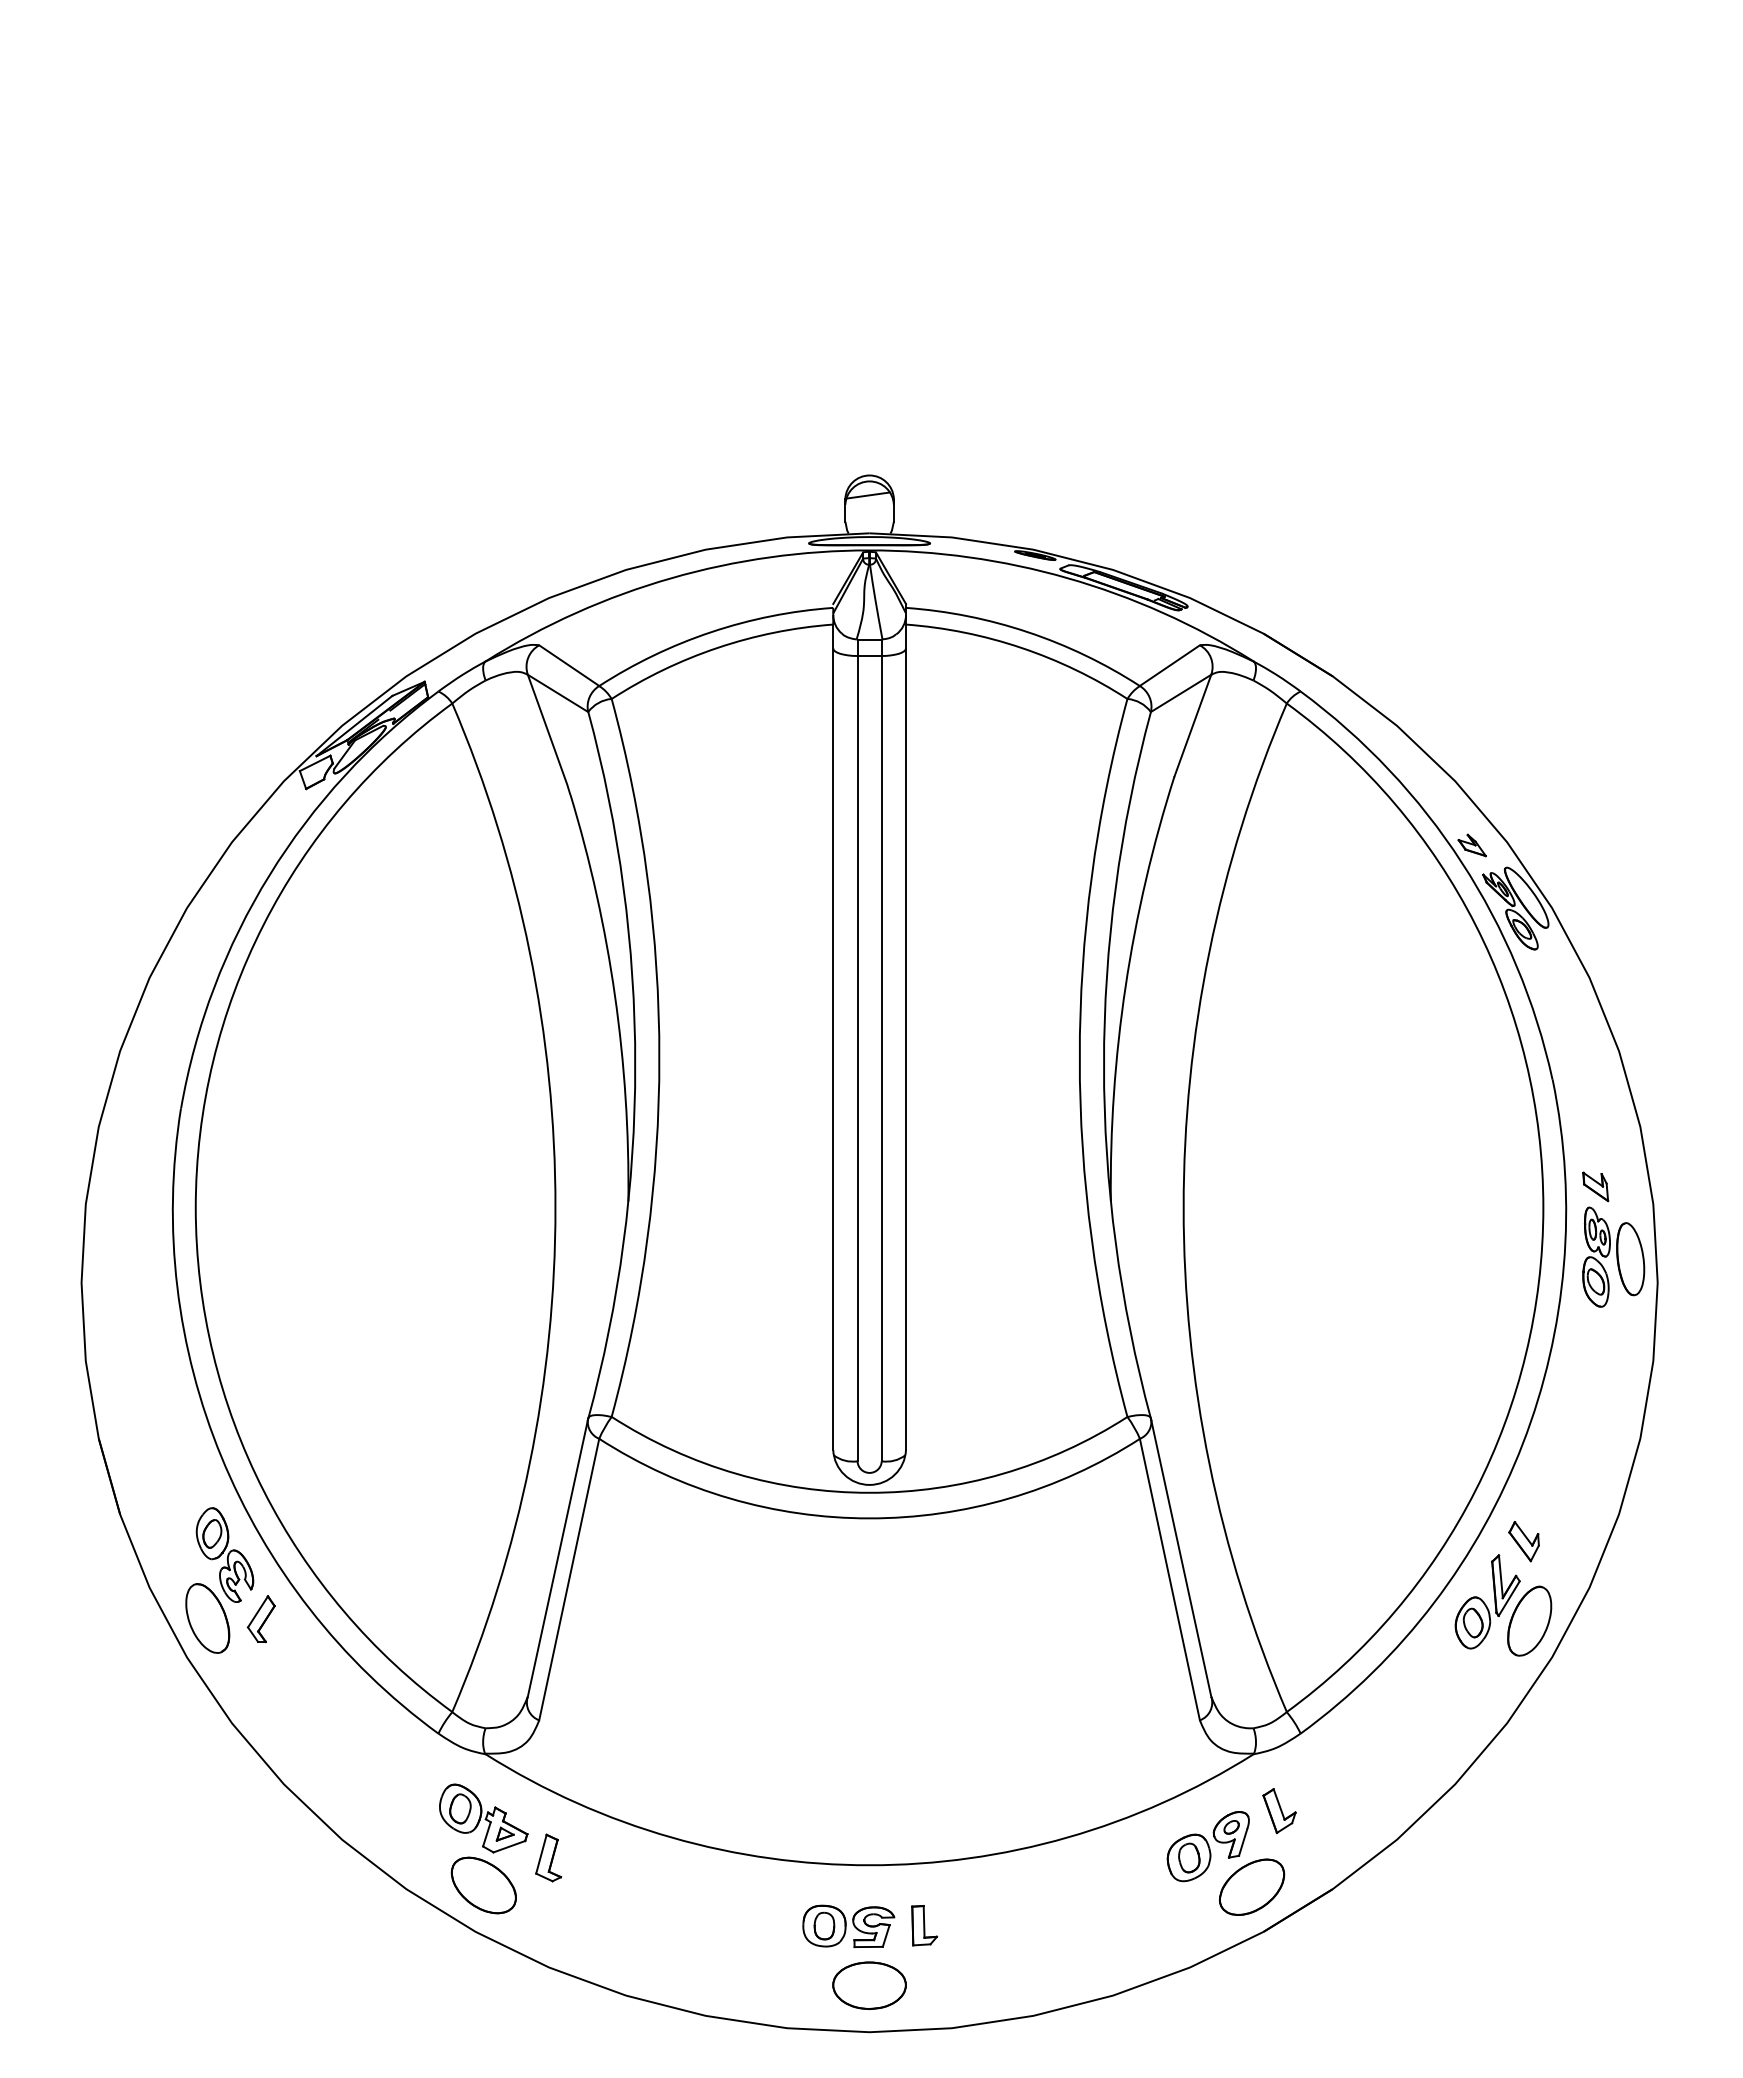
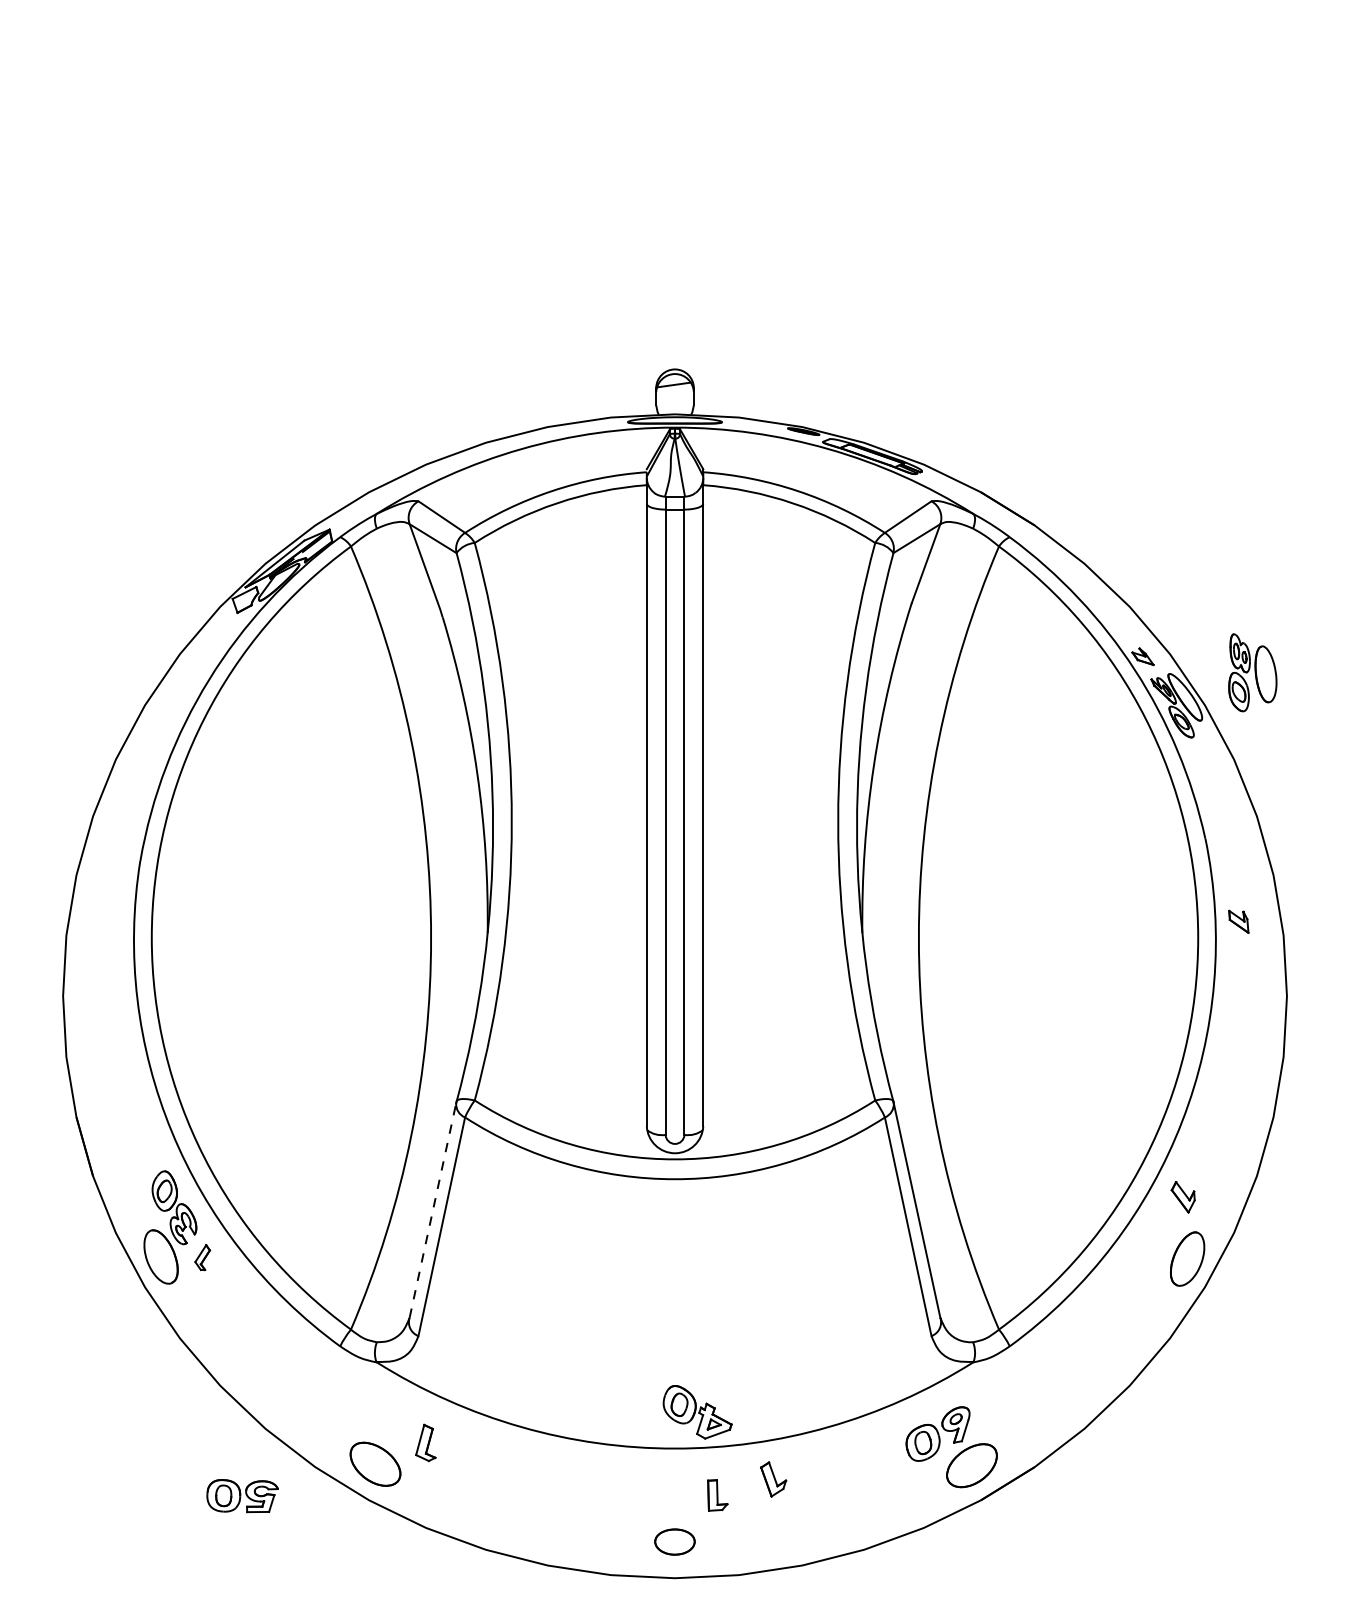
part: (1613, 1256) -> (1252, 672), moved
line: (558, 1557) -> (433, 1209), solid -> dashed
part: (1487, 1601) -> (1154, 1243), removed
part: (260, 1619) -> (202, 1257), size x0.7
part: (1279, 1811) -> (773, 1479), moved
part: (483, 1818) -> (697, 1412), moved
part: (848, 1926) -> (242, 1496), moved
part: (869, 1985) -> (674, 1541), size x0.7

